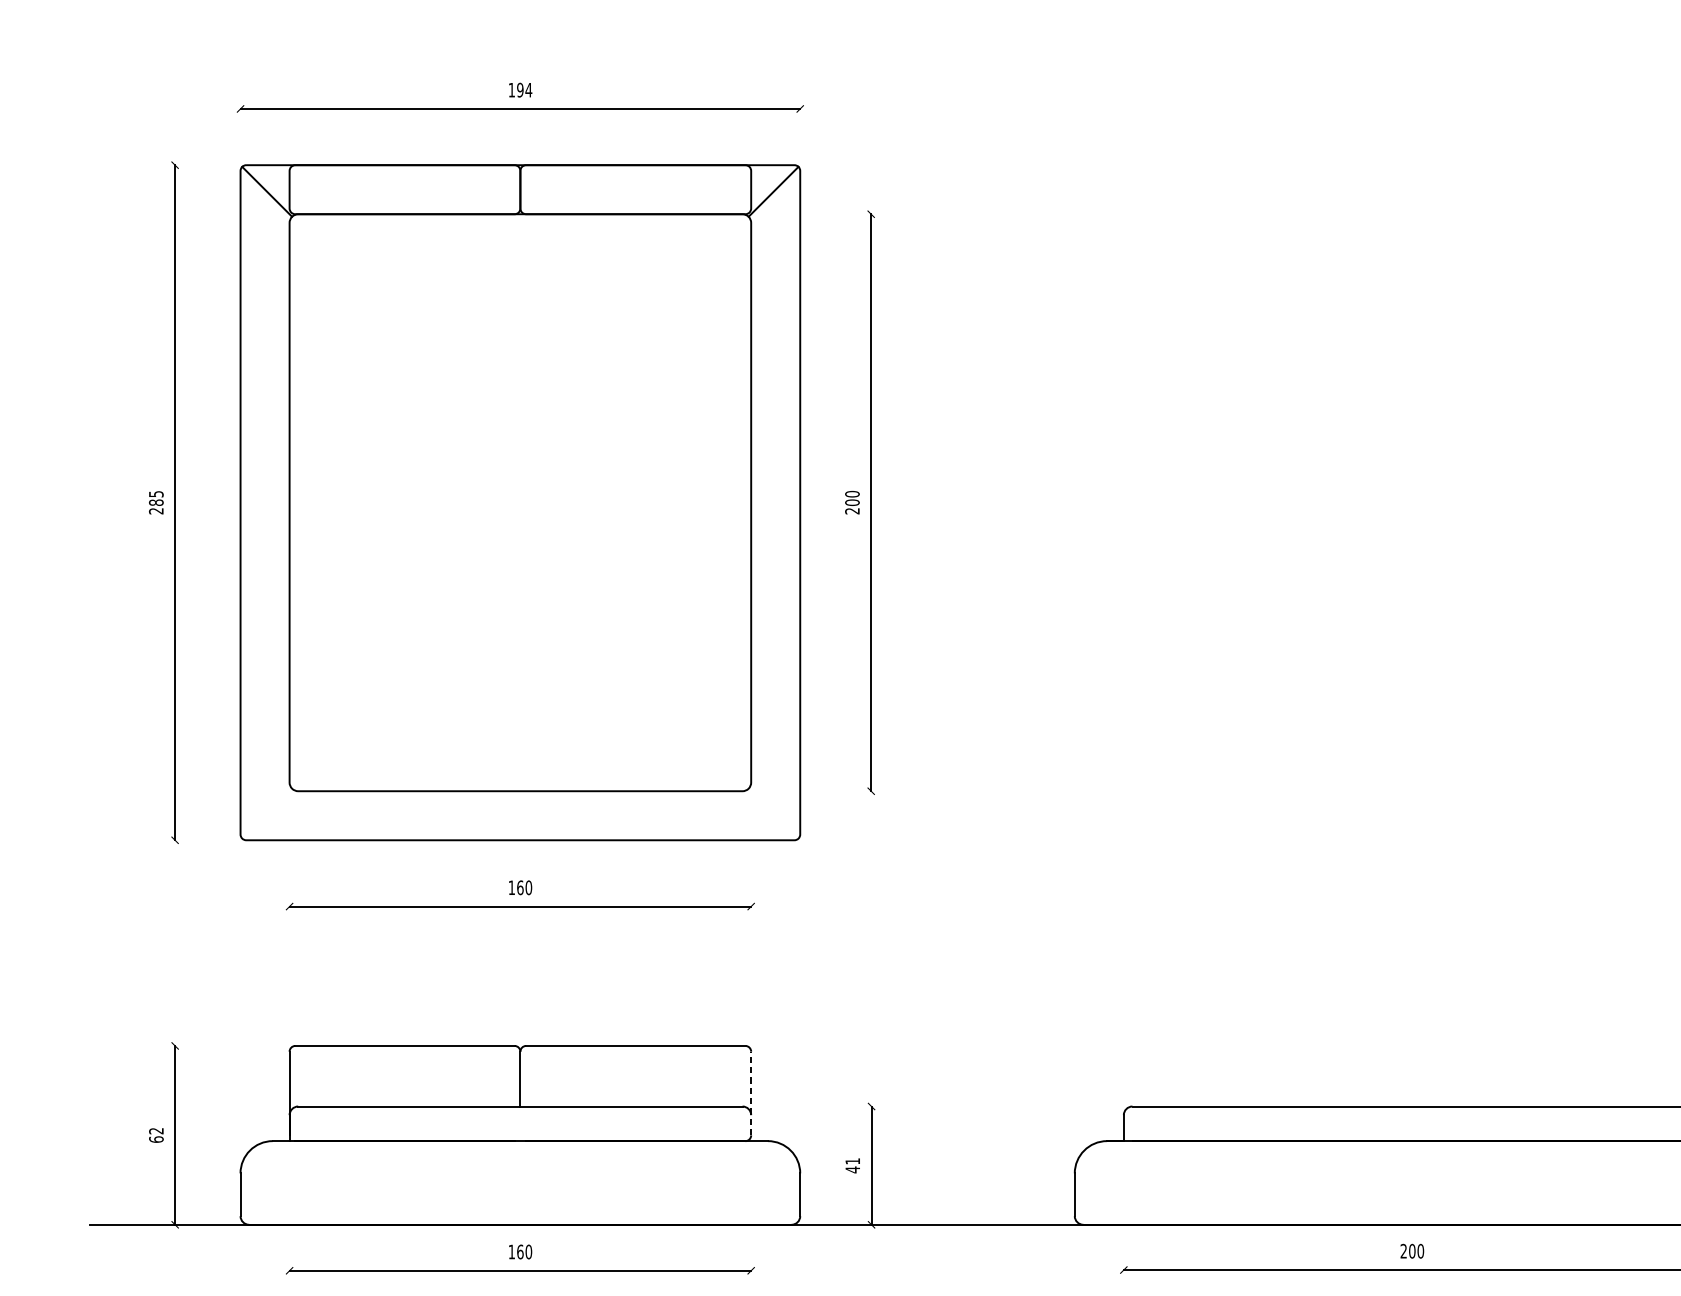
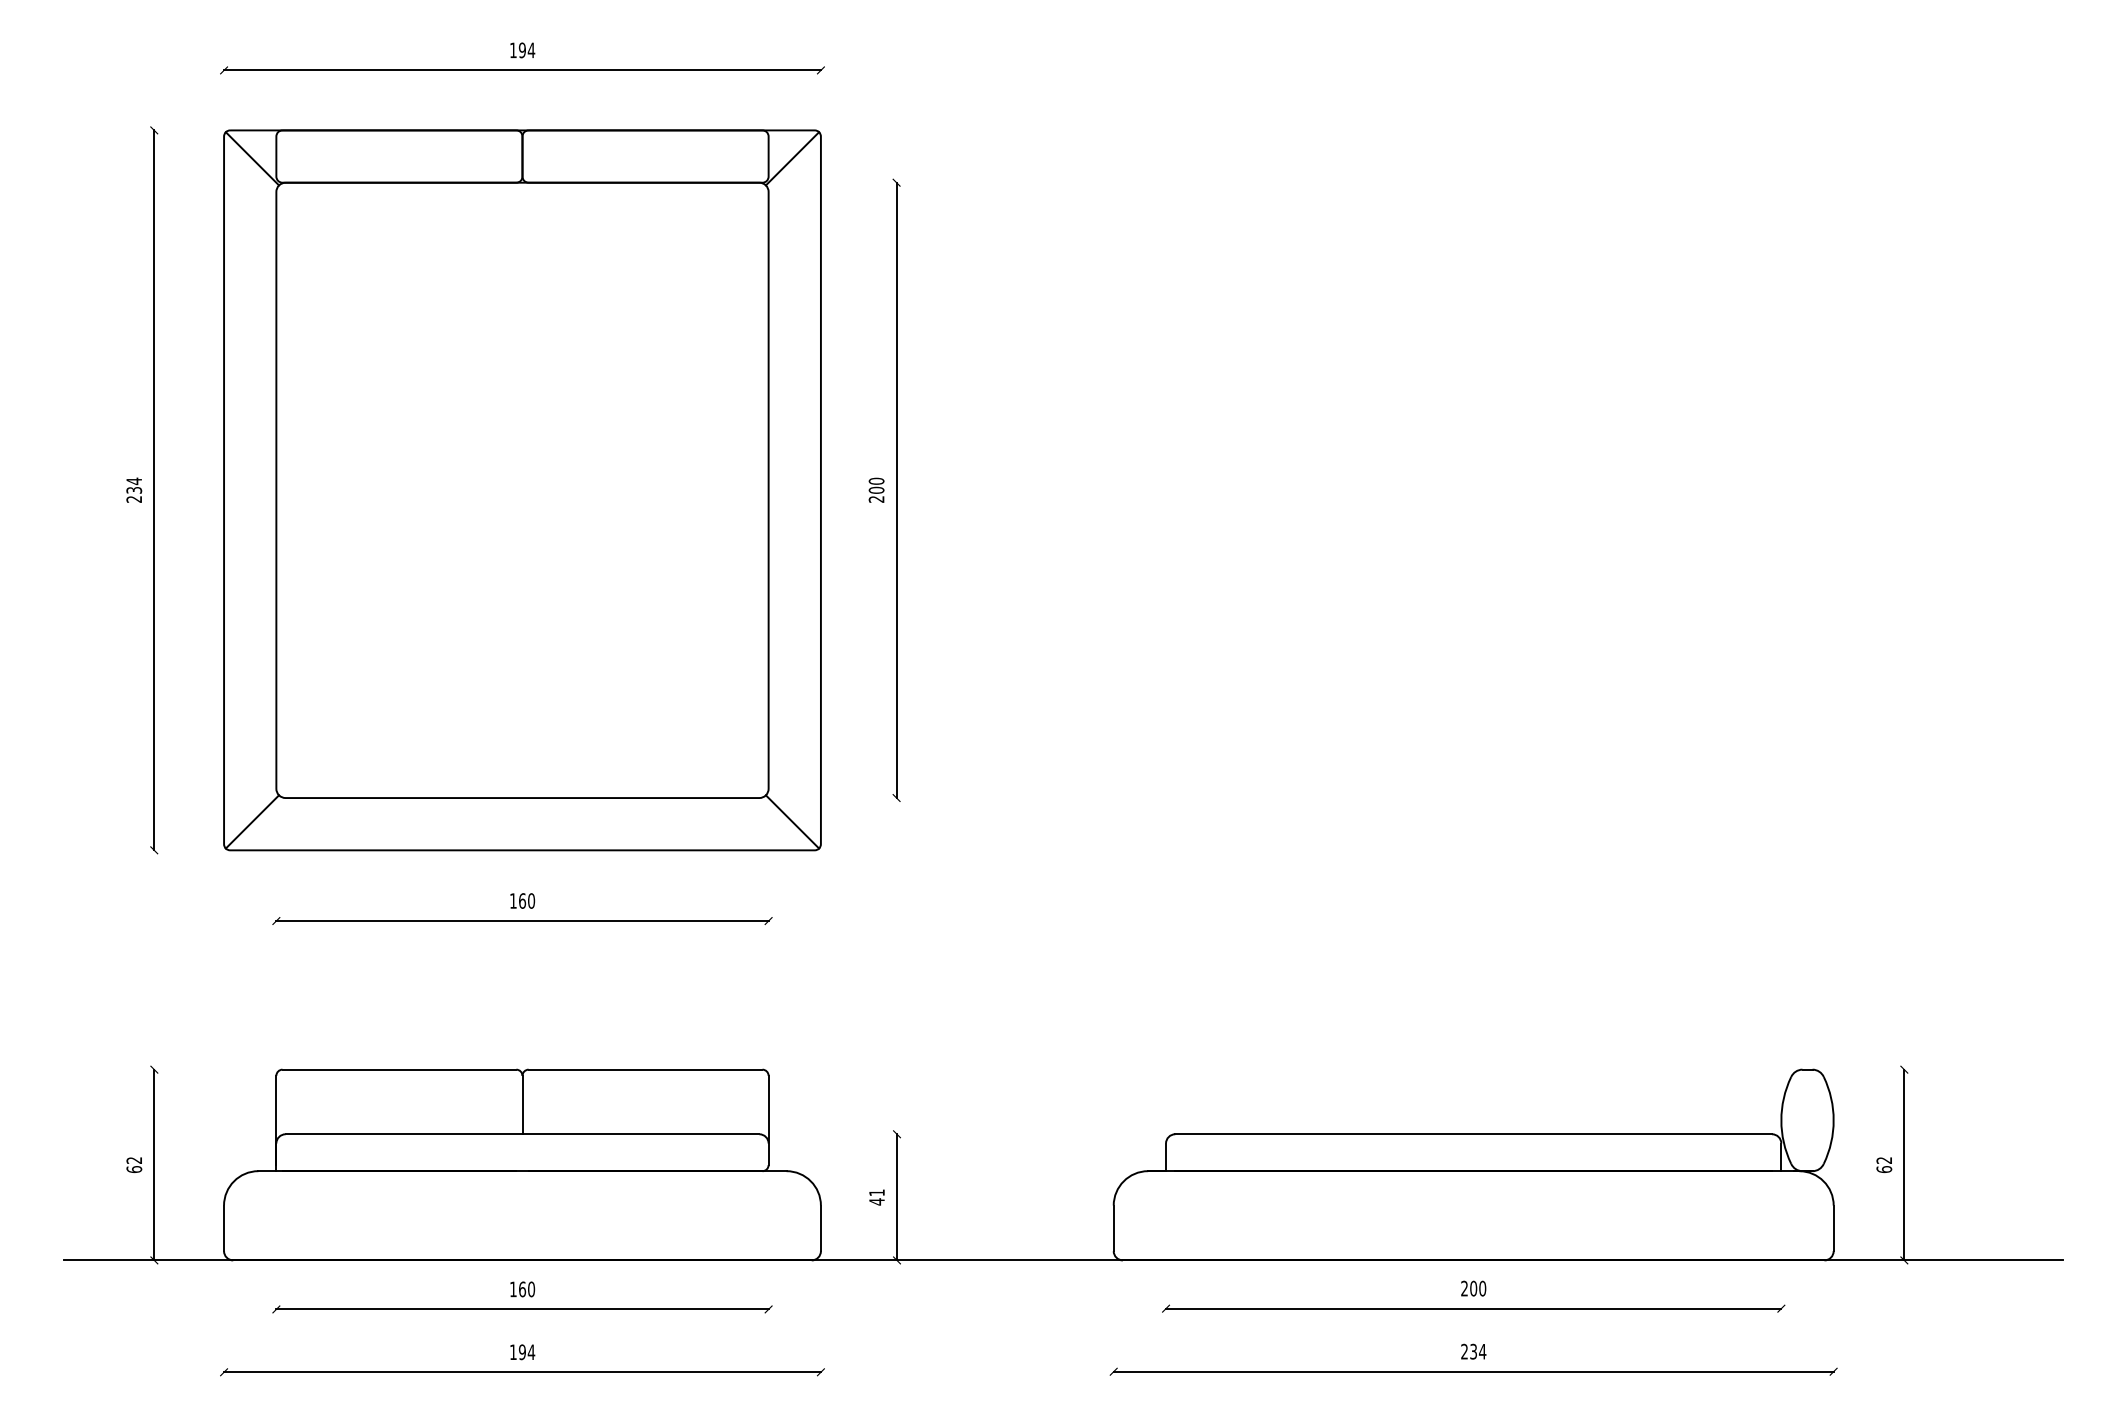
text: (156, 498) -> (134, 485), 285 -> 234
line: (267, 813) -> (252, 821), added
line: (773, 813) -> (792, 821), added
line: (751, 1093) -> (768, 1120), dashed -> solid

